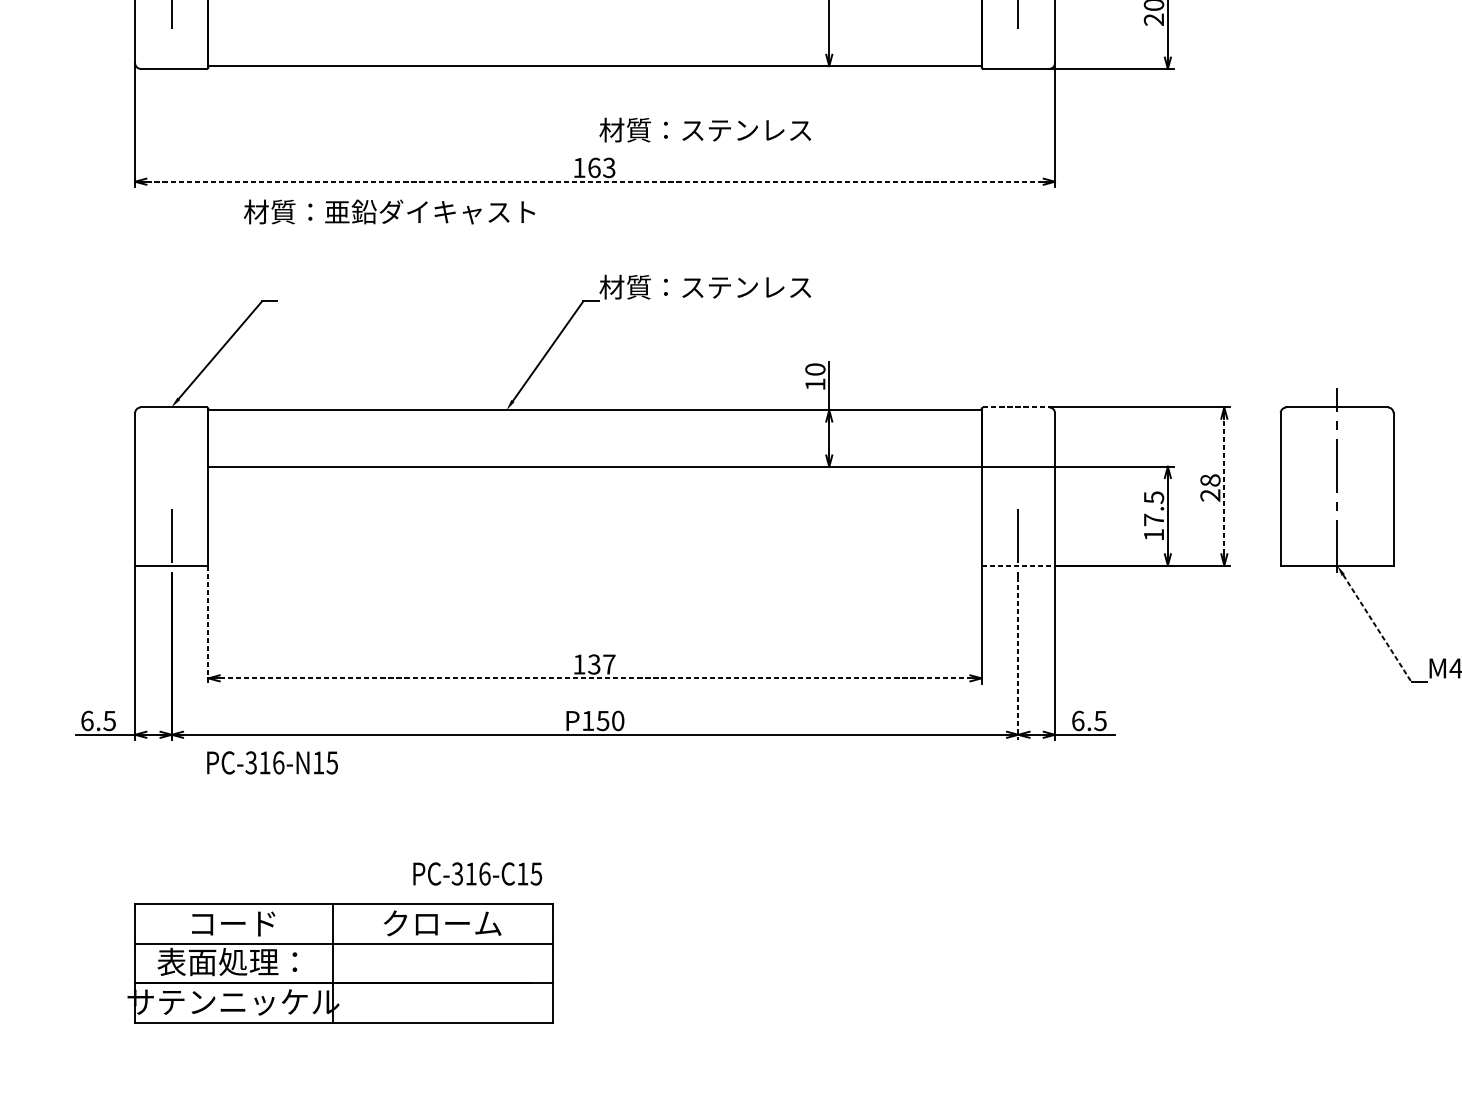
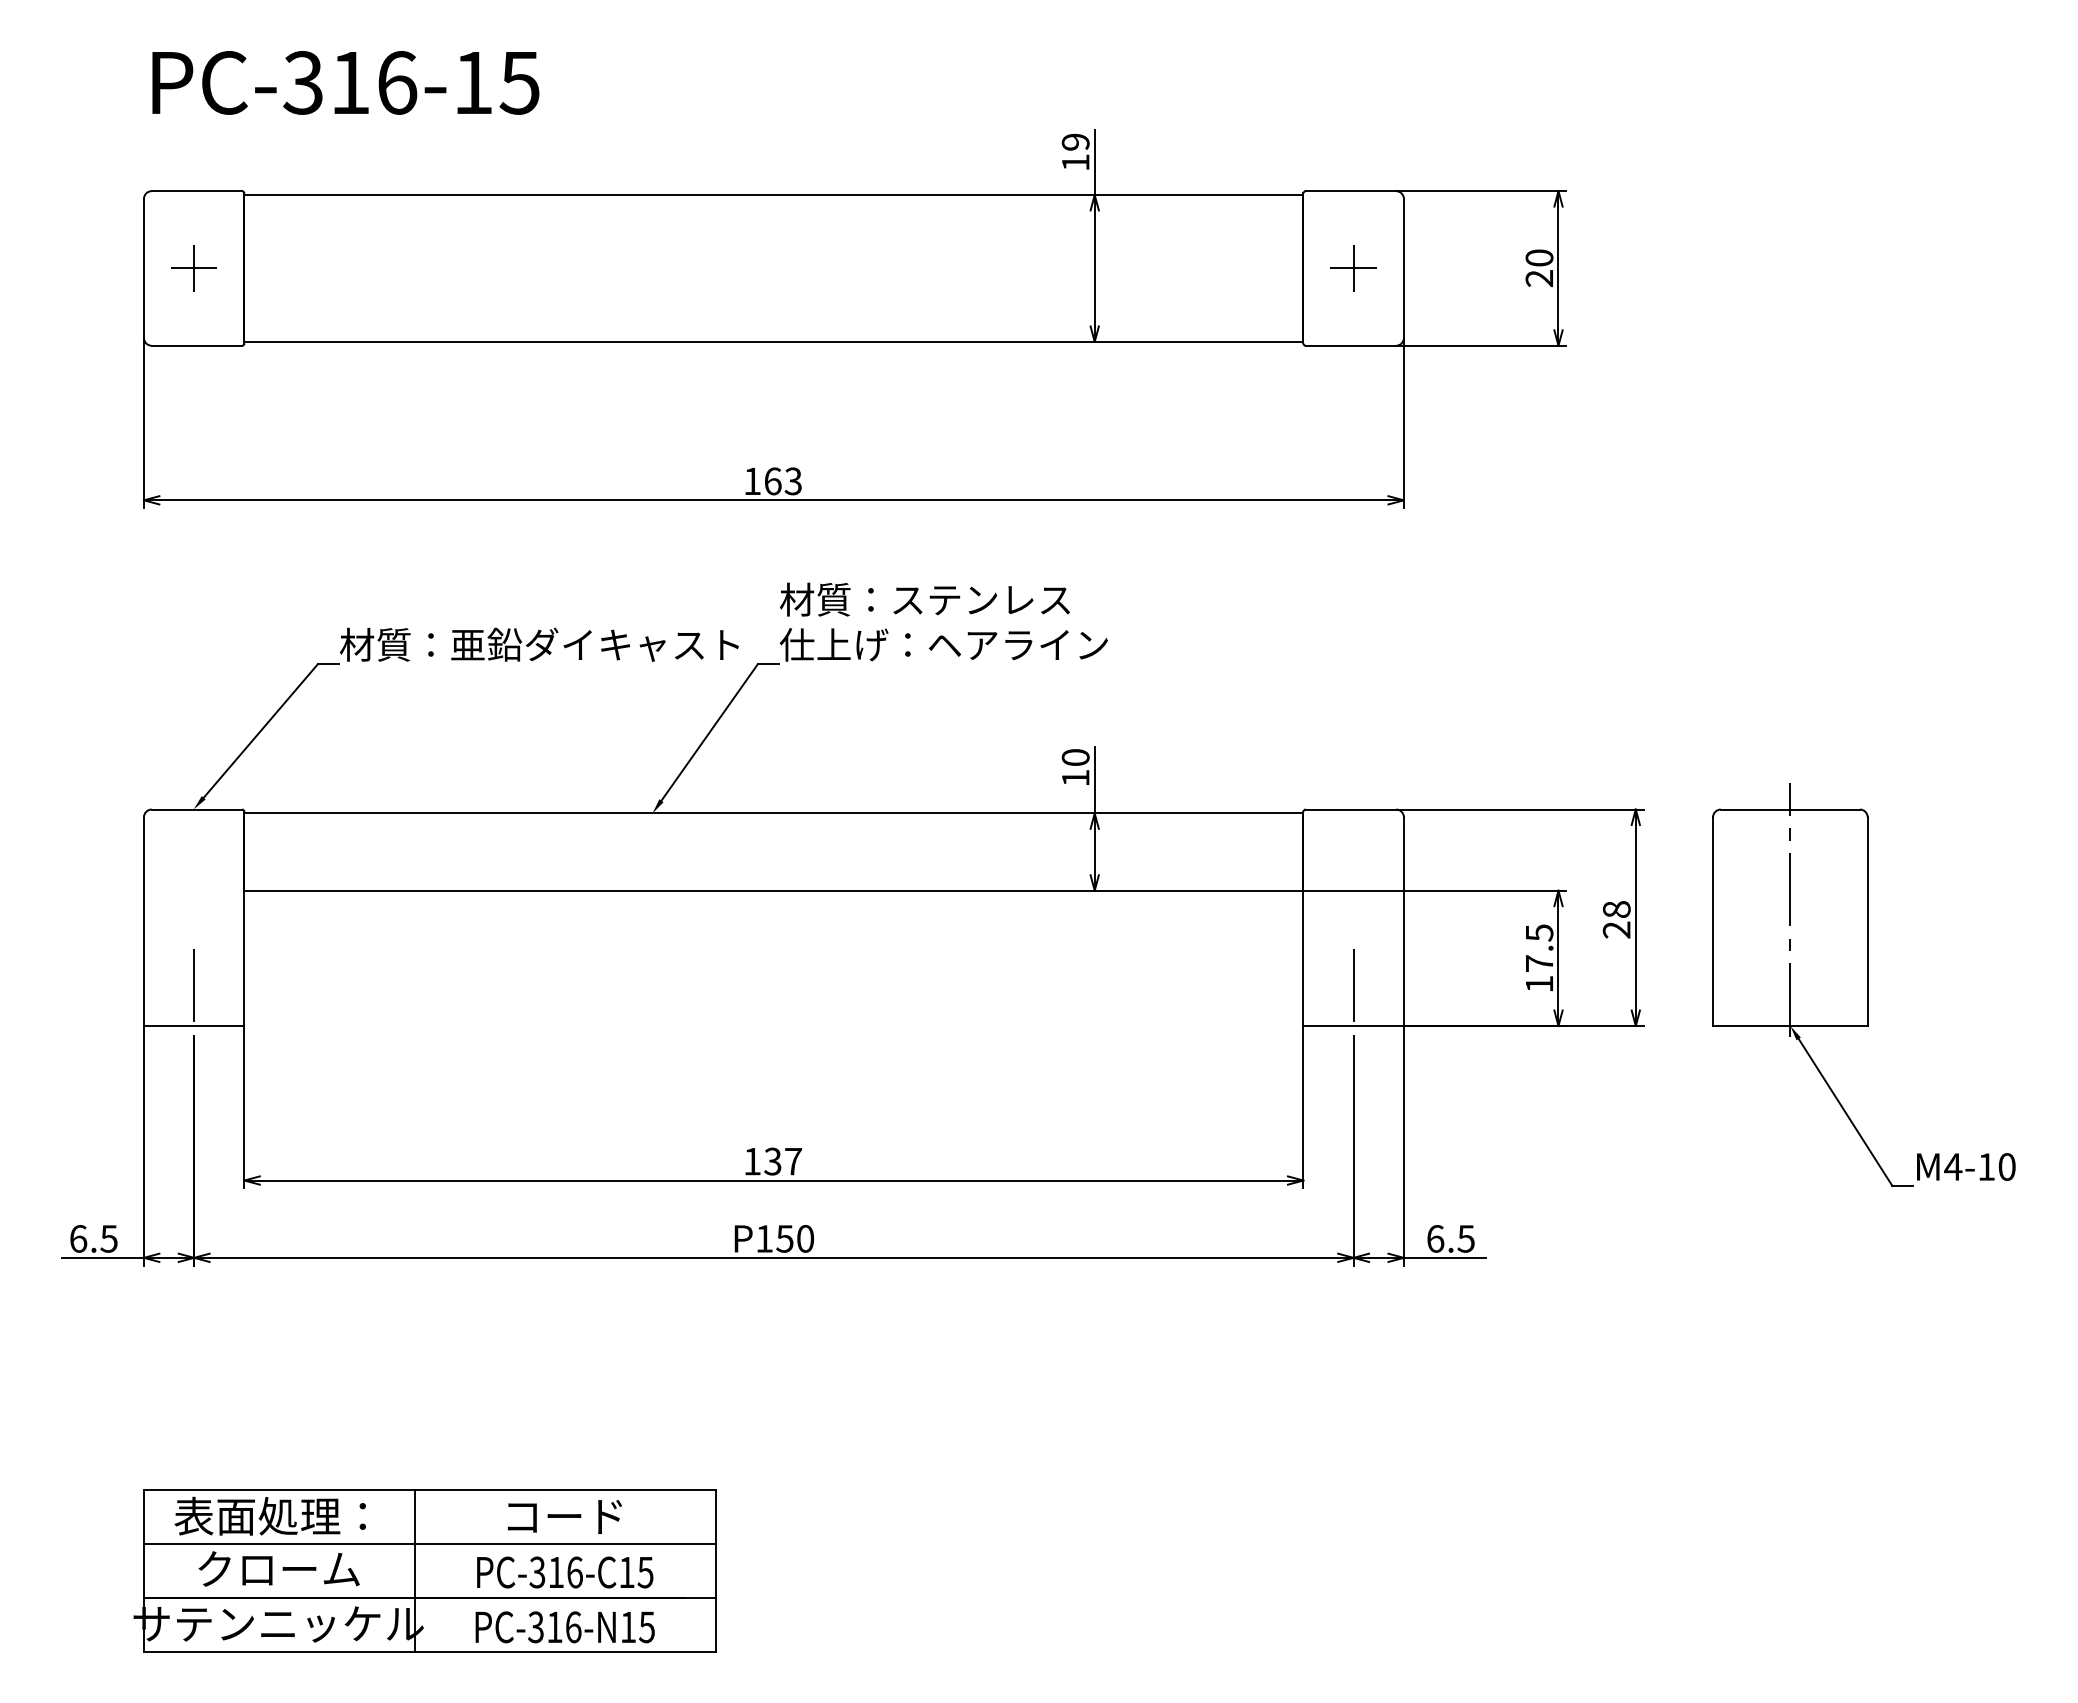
line: (172, 12) -> (194, 268), added
line: (1018, 12) -> (1353, 268), added
text: (704, 130) -> (924, 599), moved
line: (594, 181) -> (773, 500), dashed -> solid
text: (389, 211) -> (539, 644), moved
text: (718, 286) -> (943, 644), 材質：ステンレス -> 仕上げ：ヘアライン
line: (1016, 407) -> (1351, 809), dashed -> solid
line: (1224, 486) -> (1635, 917), dashed -> solid
line: (1018, 565) -> (1354, 1025), dashed -> solid
line: (208, 625) -> (244, 1107), dashed -> solid
line: (1377, 628) -> (1845, 1112), dashed -> solid
line: (1018, 659) -> (1353, 1154), dashed -> solid
line: (595, 678) -> (774, 1180), dashed -> solid
text: (272, 763) -> (564, 1627), moved
text: (477, 873) -> (565, 1572), moved
text: (226, 922) -> (269, 1515), コード -> 表面処理：
text: (442, 922) -> (564, 1515), クローム -> コード
text: (226, 961) -> (269, 1568), 表面処理： -> クローム

